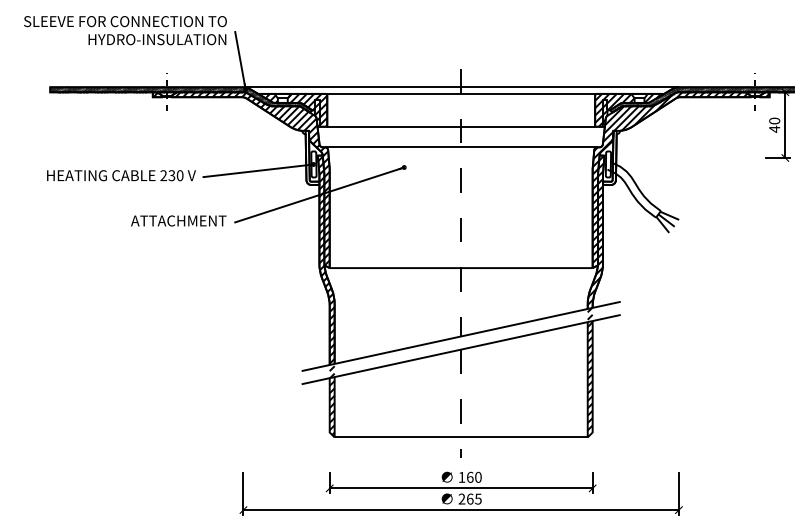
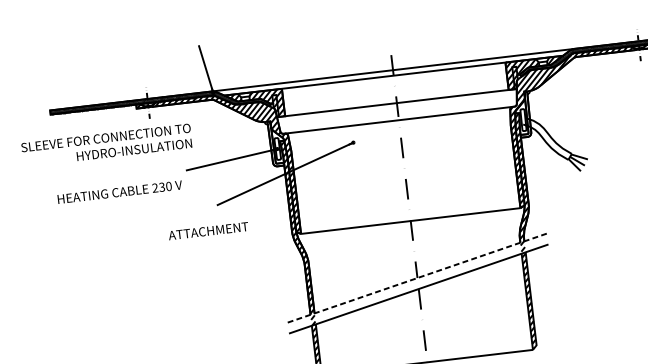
text: (125, 30) -> (106, 145), moved
text: (121, 175) -> (119, 192), moved
text: (178, 220) -> (208, 230), moved
line: (461, 336) -> (417, 278), solid -> dashed

